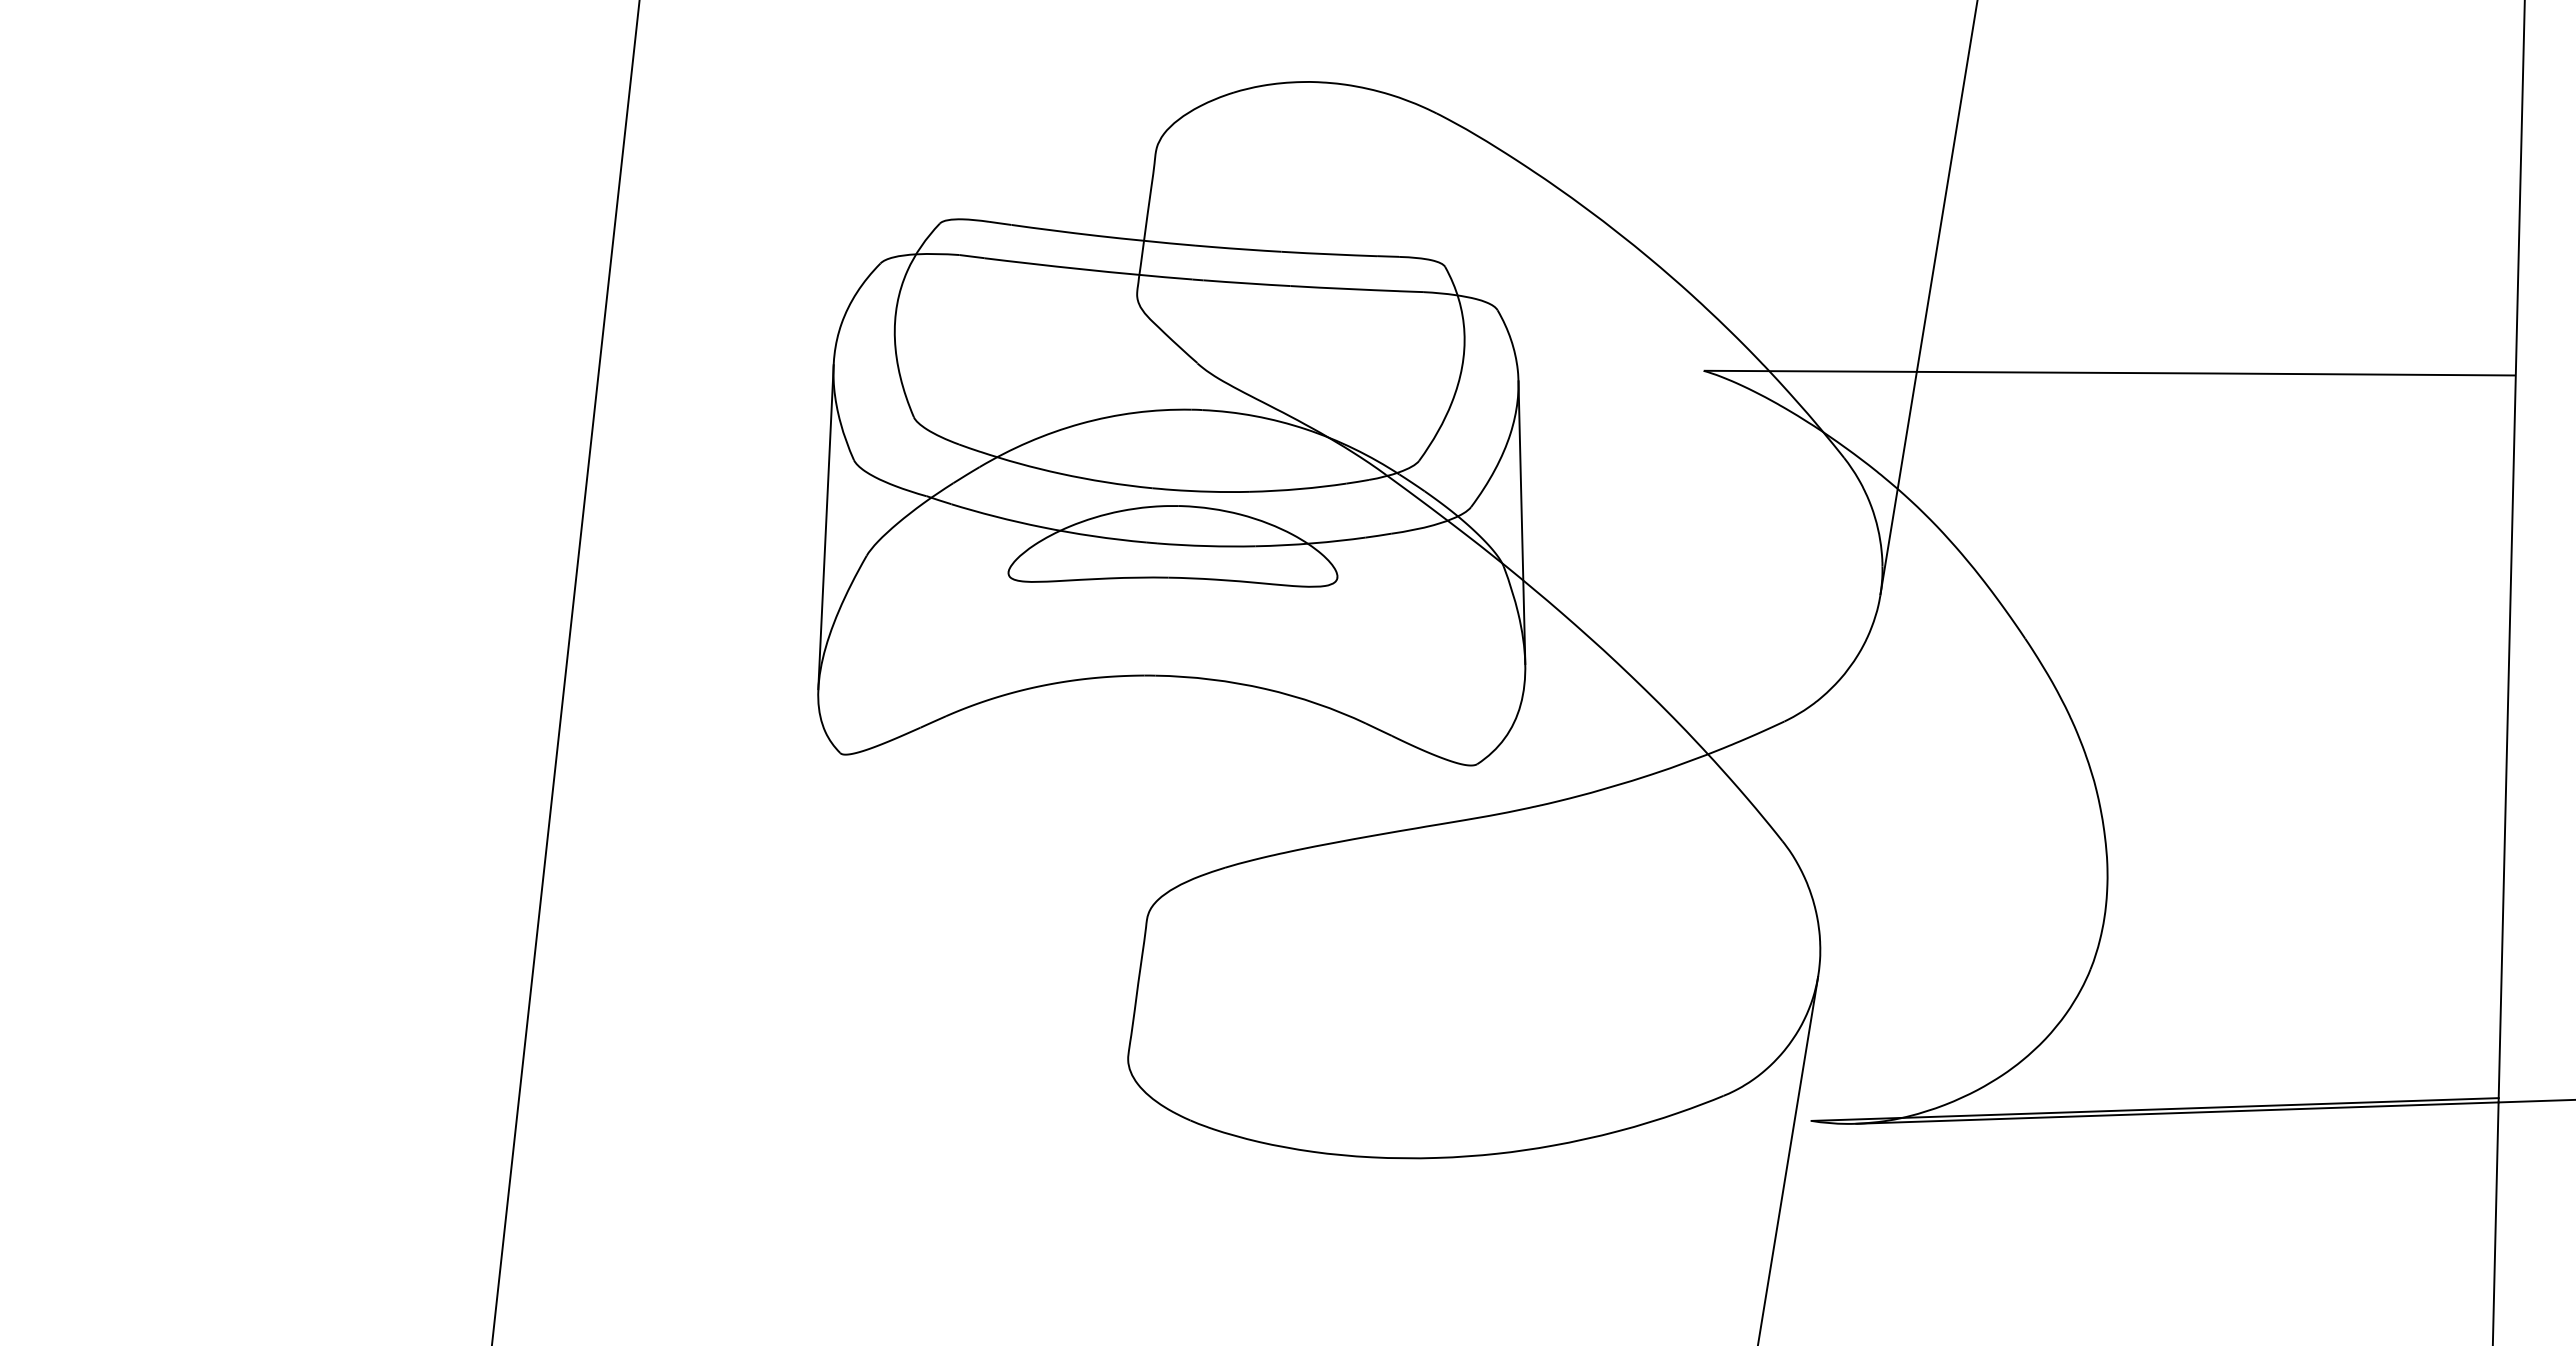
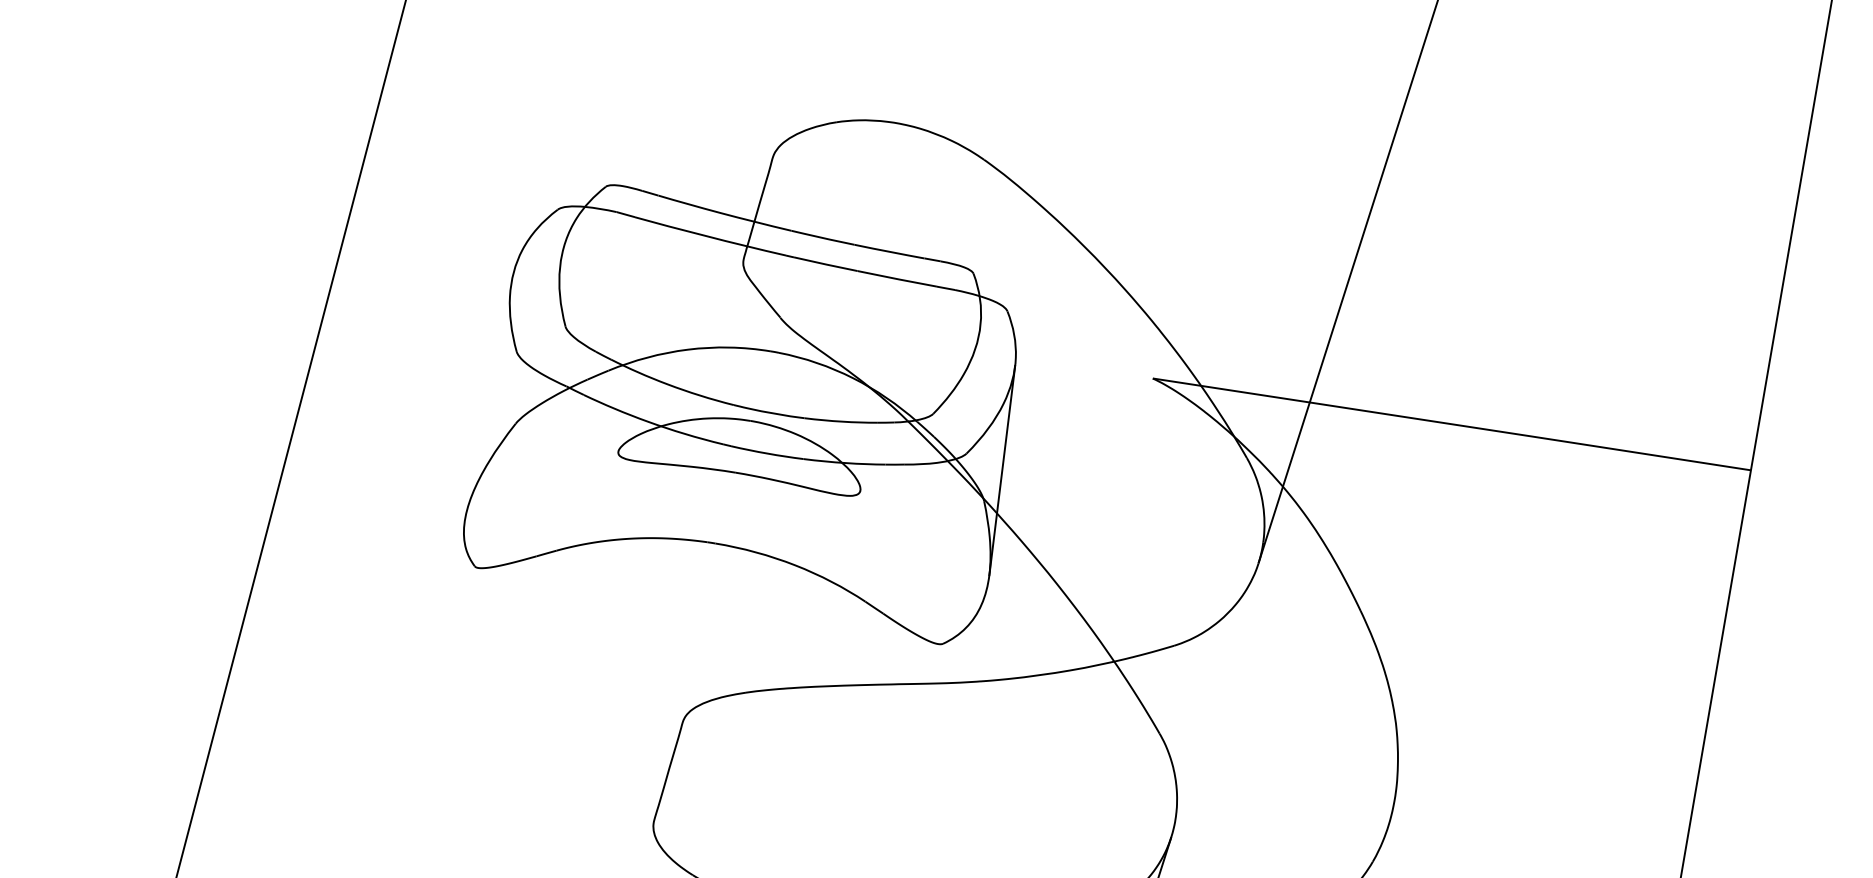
line: (825, 527) -> (488, 398), removed

